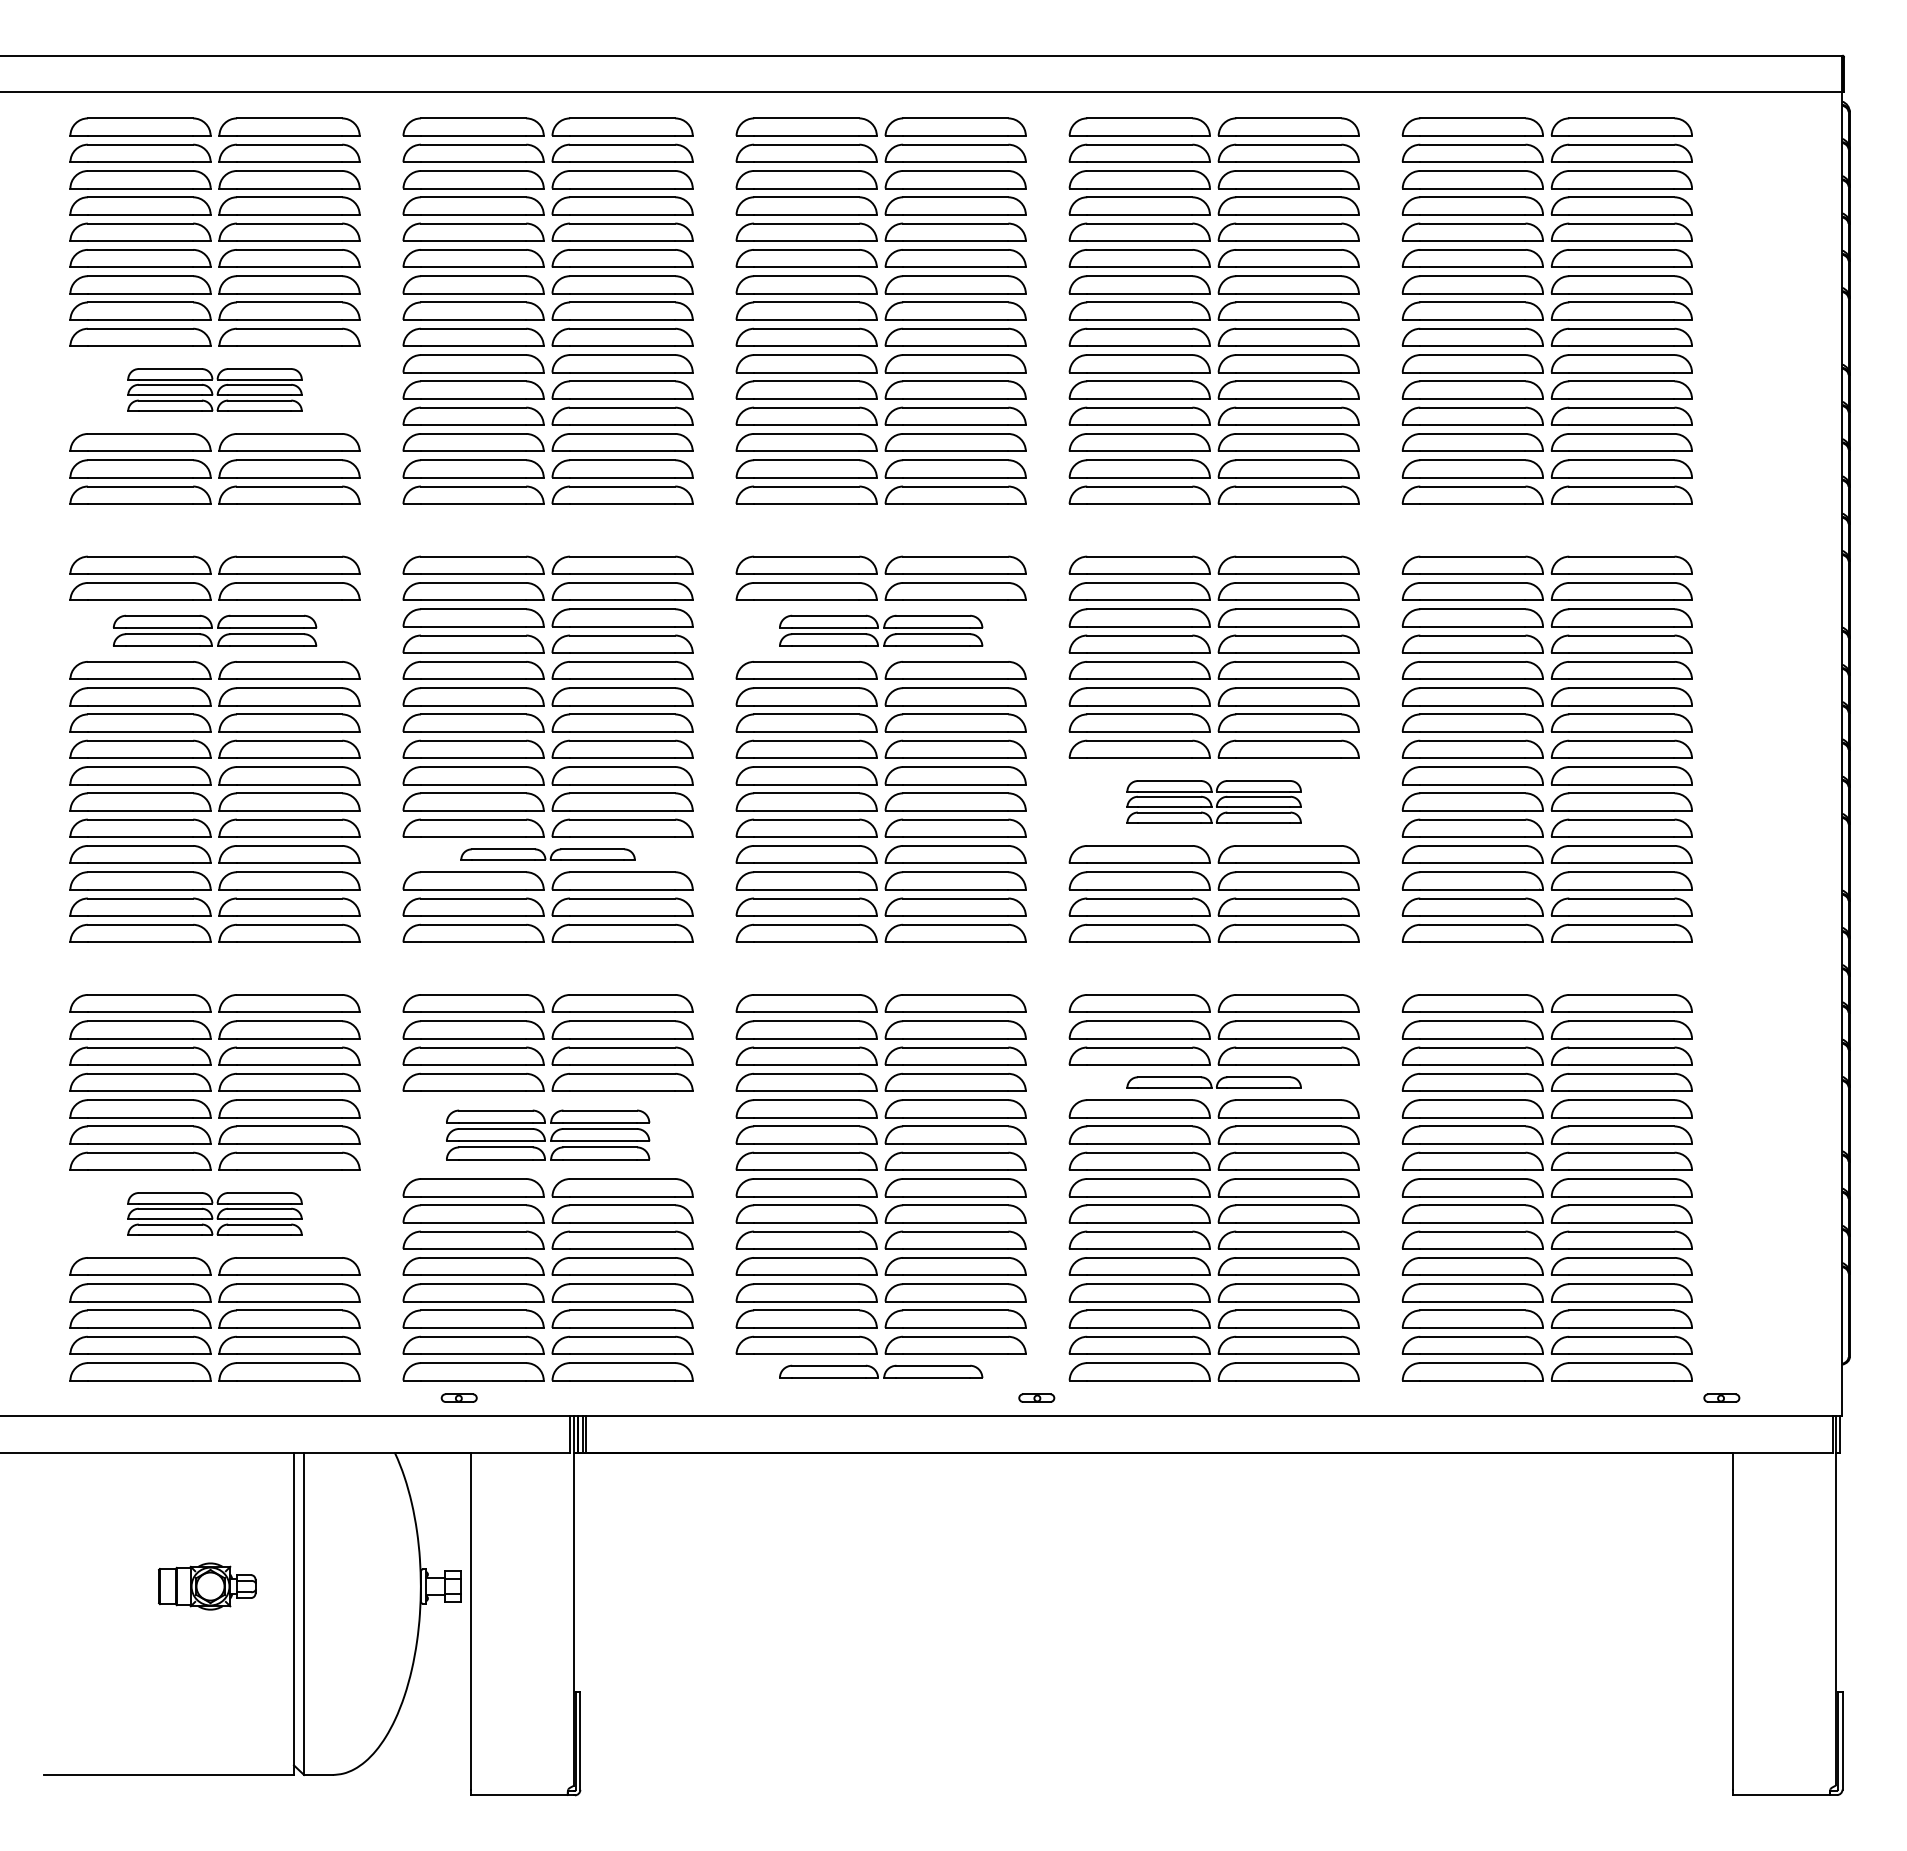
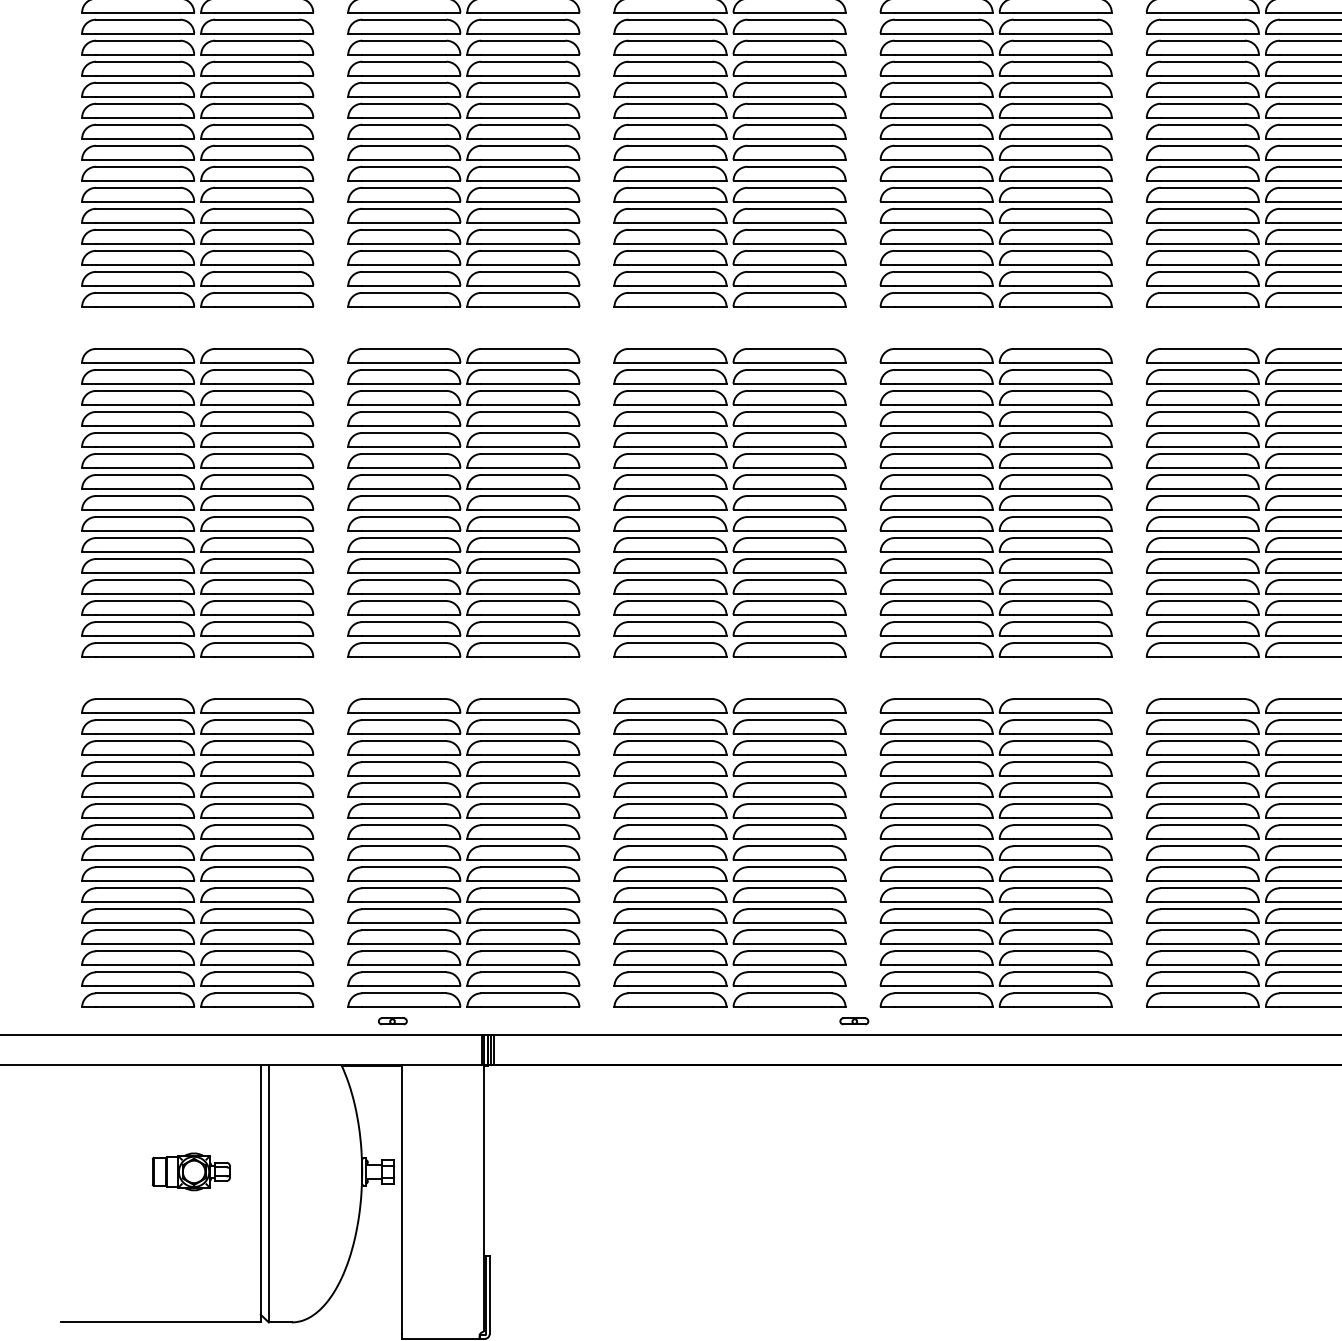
part: (214, 389) -> (197, 215), size x1.67
part: (214, 630) -> (197, 407), size x1.43
part: (880, 630) -> (729, 407), size x1.43
part: (1213, 801) -> (995, 544), size x1.67
part: (547, 854) -> (463, 586), size x1.67
part: (1213, 1082) -> (995, 769), size x1.67
part: (547, 1134) -> (463, 810), size x1.43
part: (214, 1213) -> (197, 873), size x1.67
part: (880, 1371) -> (729, 1000), size x1.43

